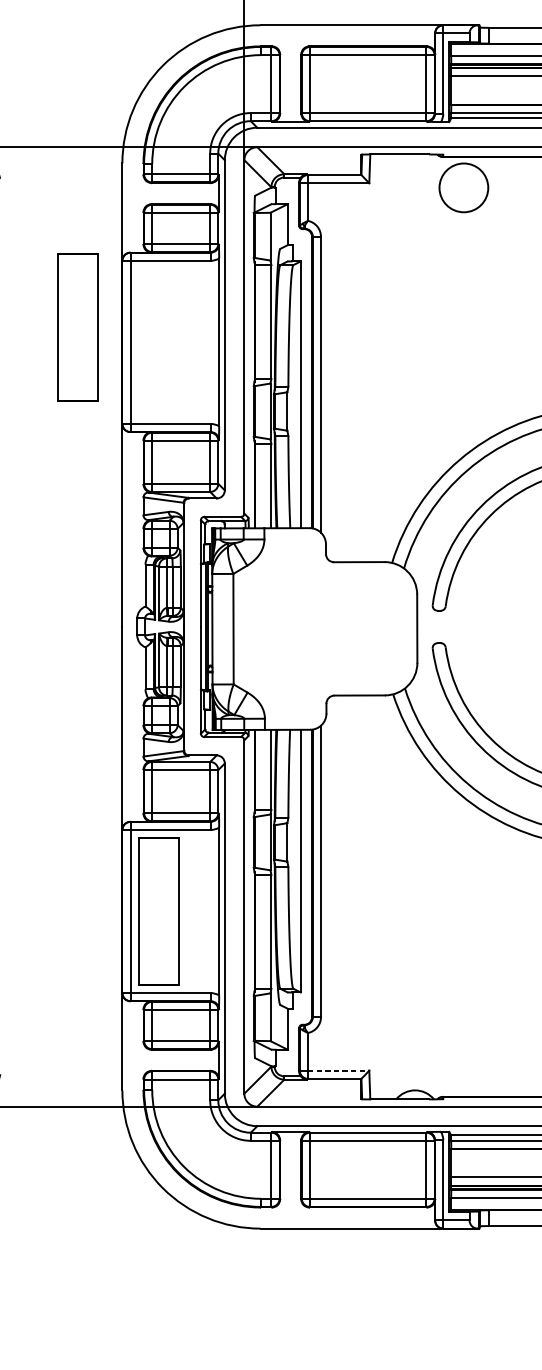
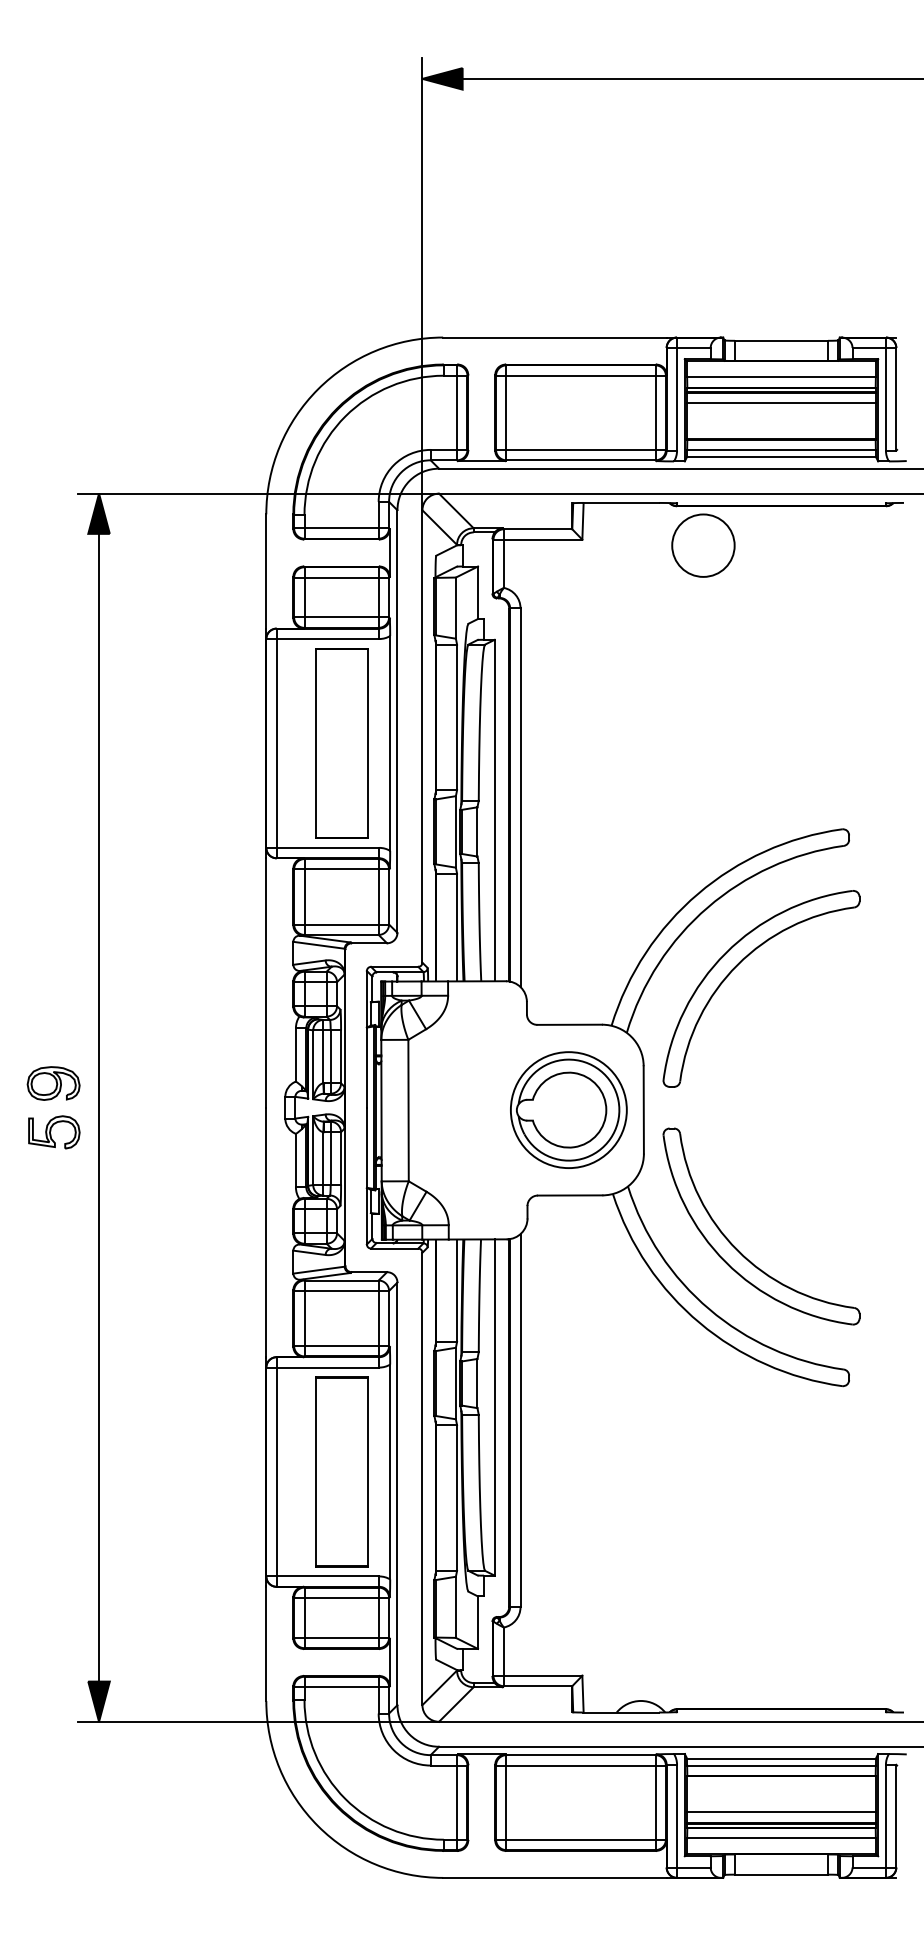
part: (77, 327) -> (341, 743), moved
part: (358, 628) -> (568, 1109), added
part: (158, 911) -> (341, 1471), moved
line: (338, 1070) -> (543, 1675), dashed -> solid

